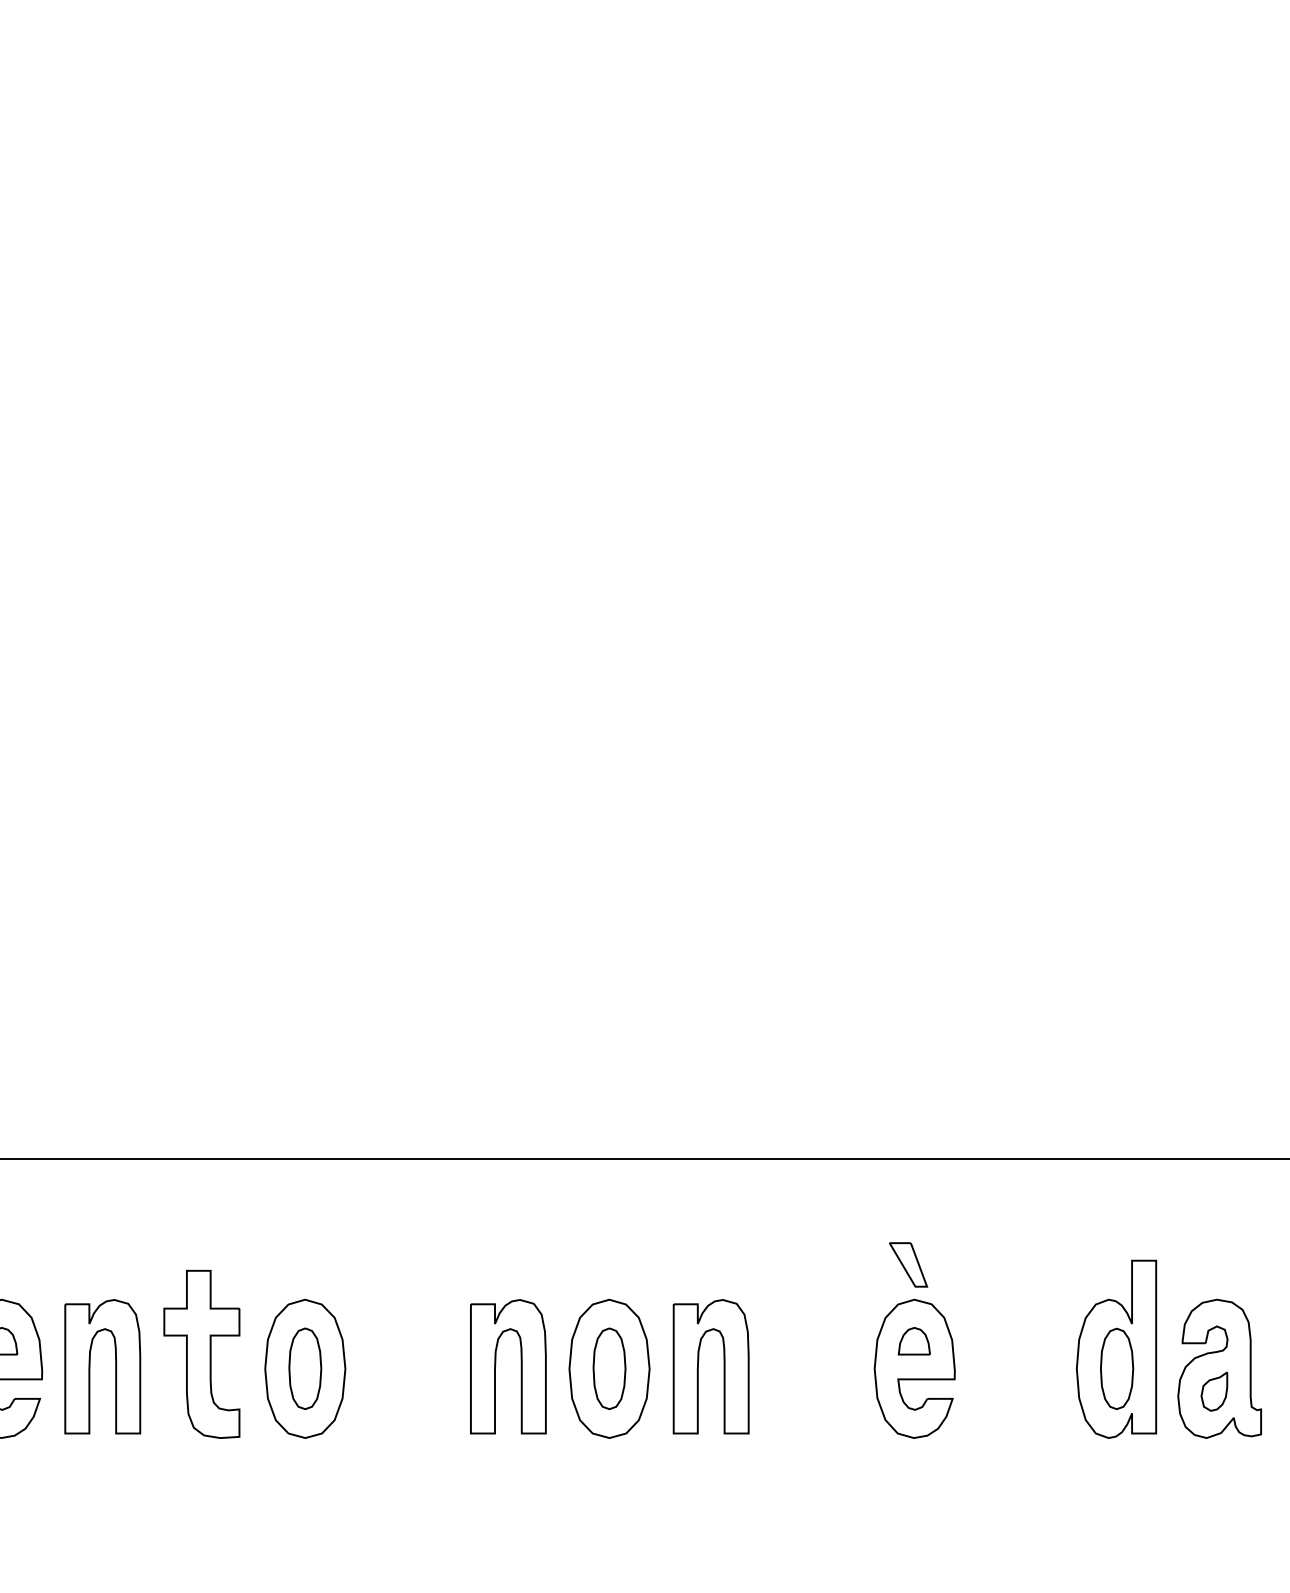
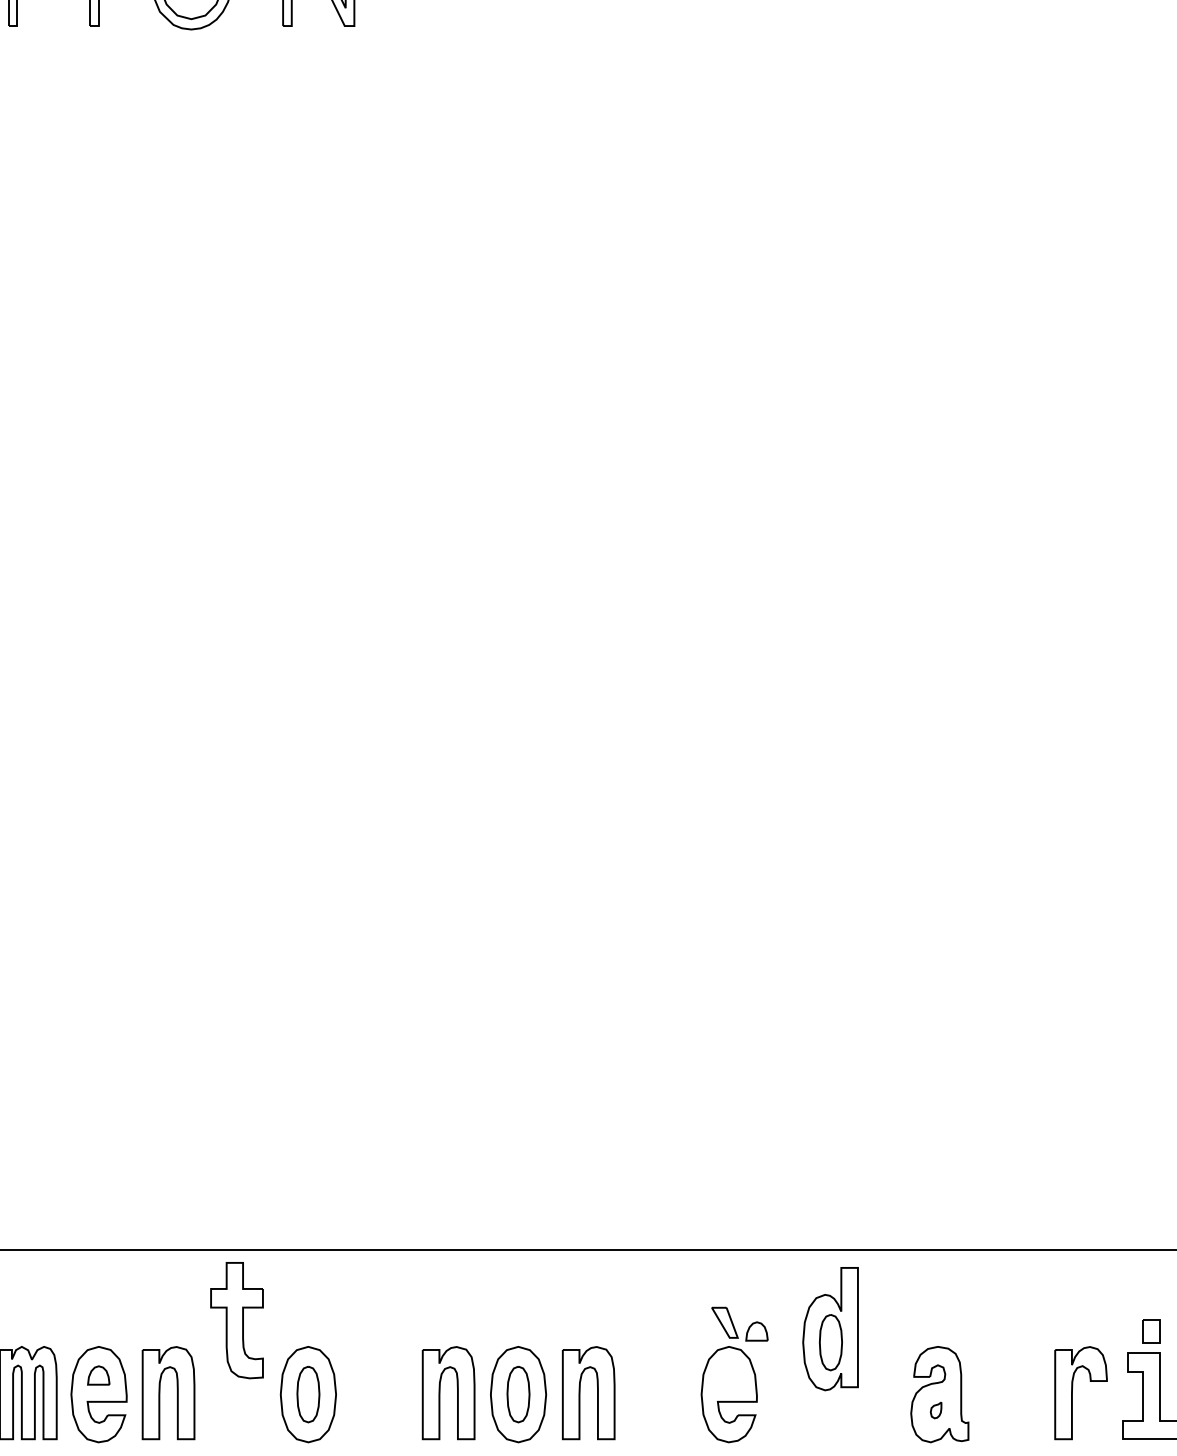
part: (913, 1341) -> (756, 1331), moved
part: (1116, 1349) -> (830, 1329), moved
part: (201, 1354) -> (236, 1320), moved
part: (1213, 1391) -> (935, 1410), size x0.6

